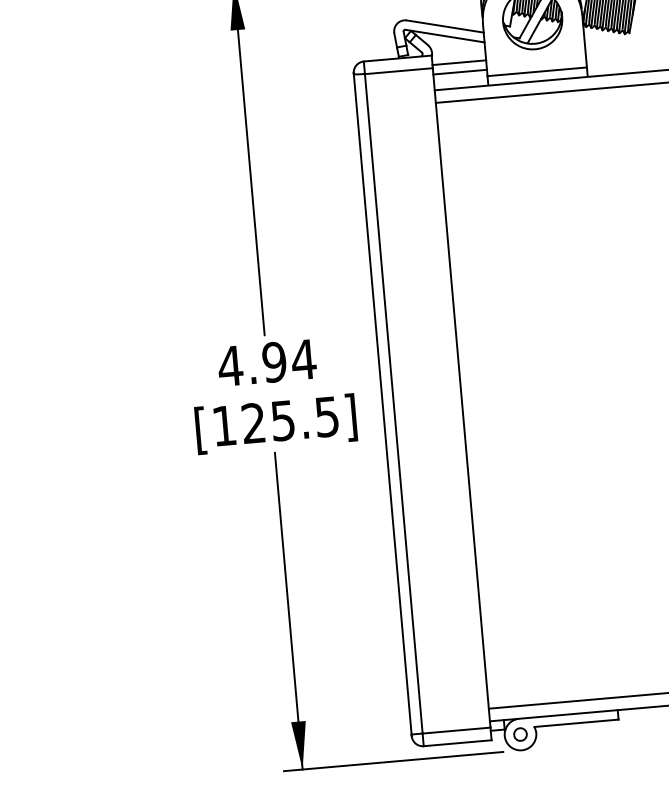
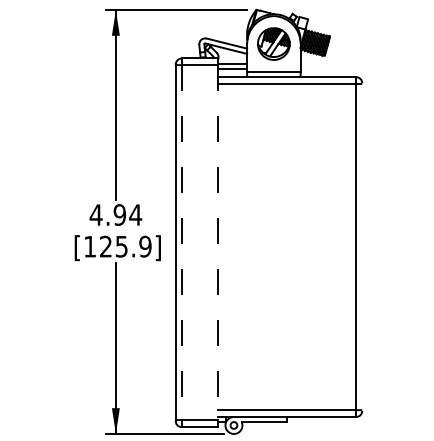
line: (462, 397) -> (218, 242), solid -> dashed
line: (393, 403) -> (181, 242), solid -> dashed
text: (327, 416) -> (145, 246), [125.5] -> [125.9]

